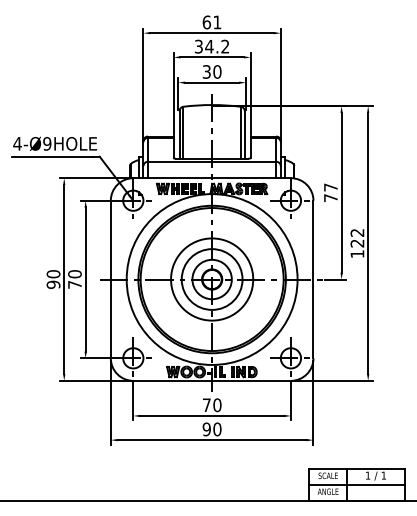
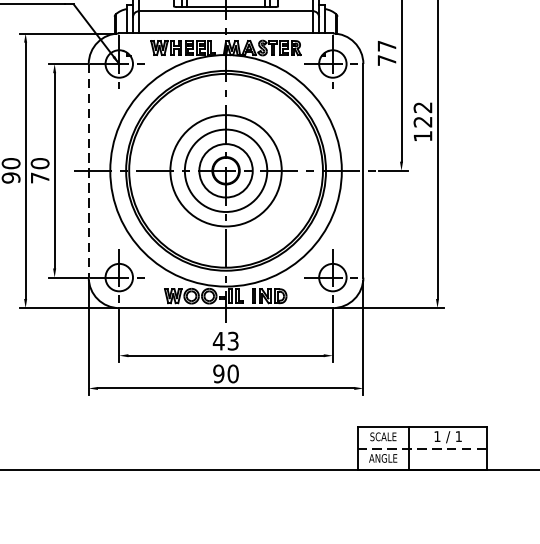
line: (110, 279) -> (88, 170), solid -> dashed
text: (211, 405) -> (225, 341), 70 -> 43
line: (356, 484) -> (421, 448), solid -> dashed

